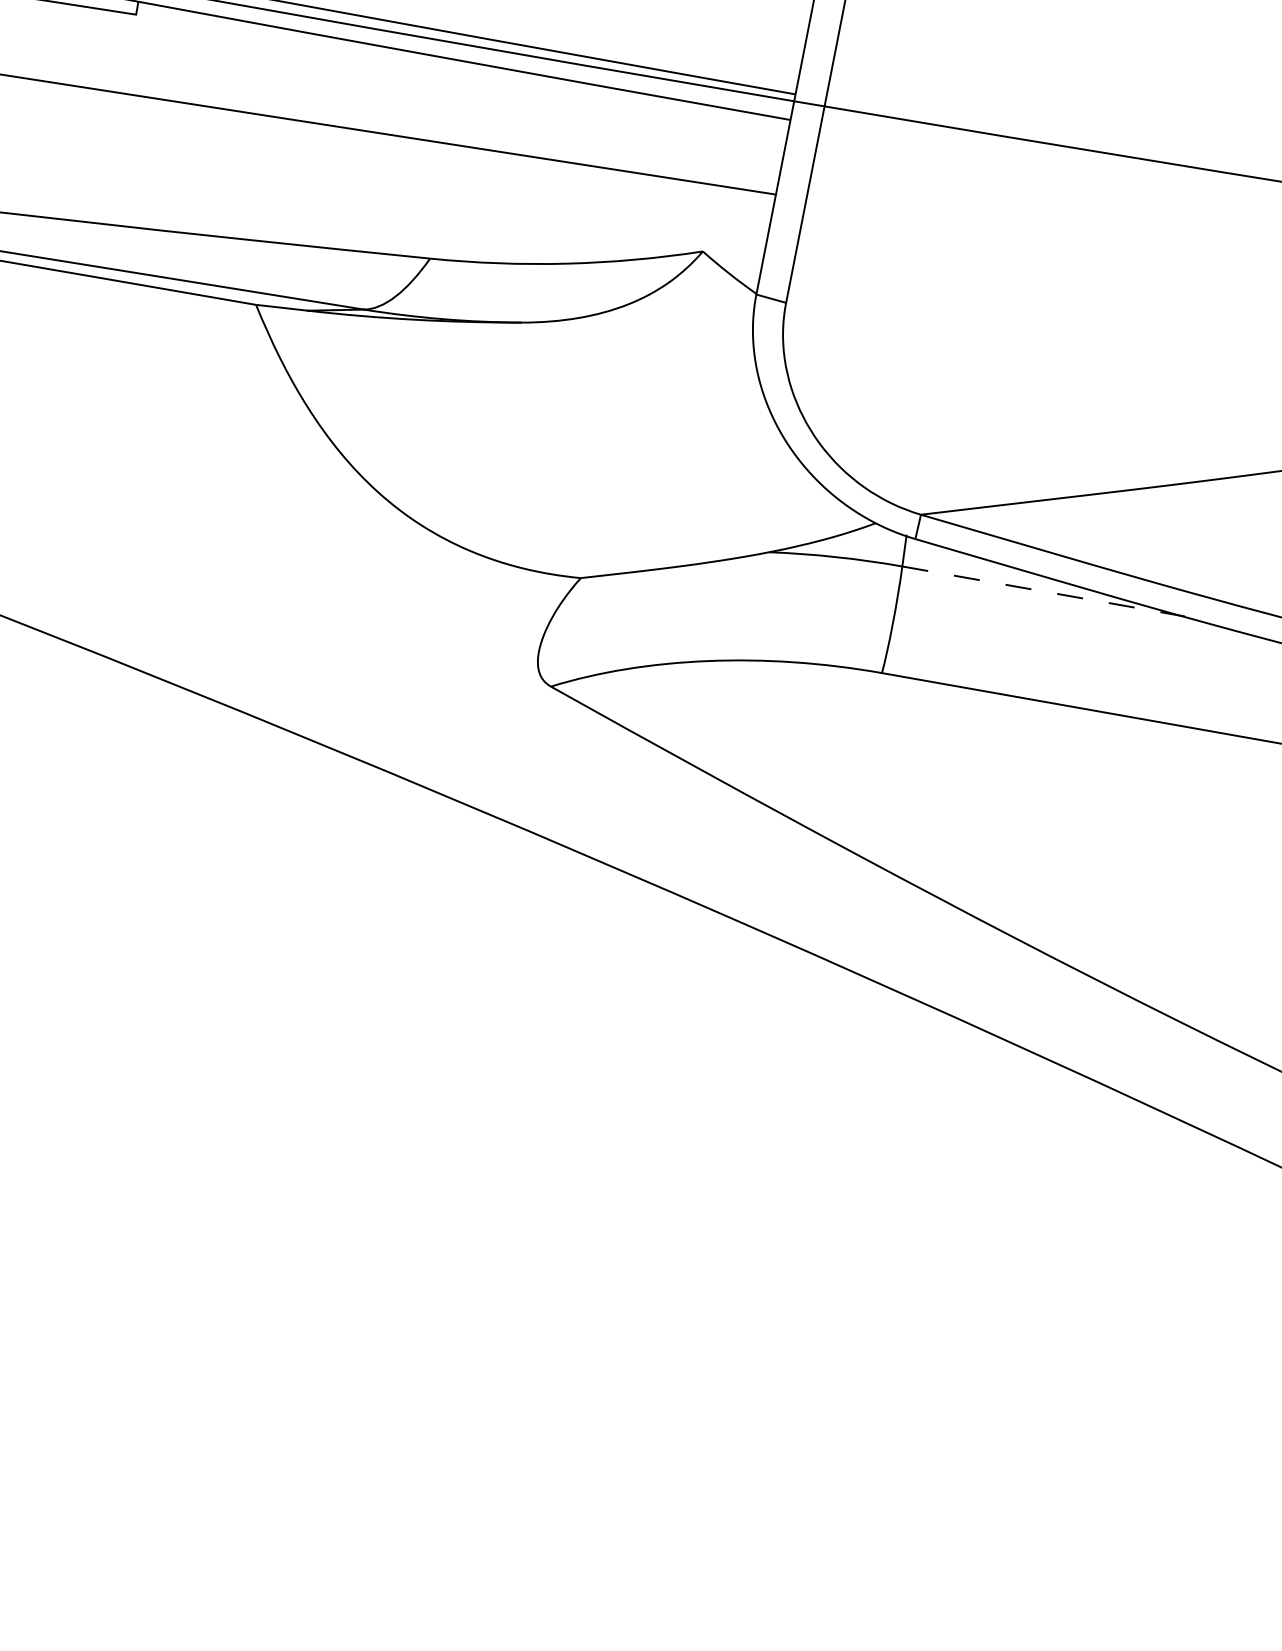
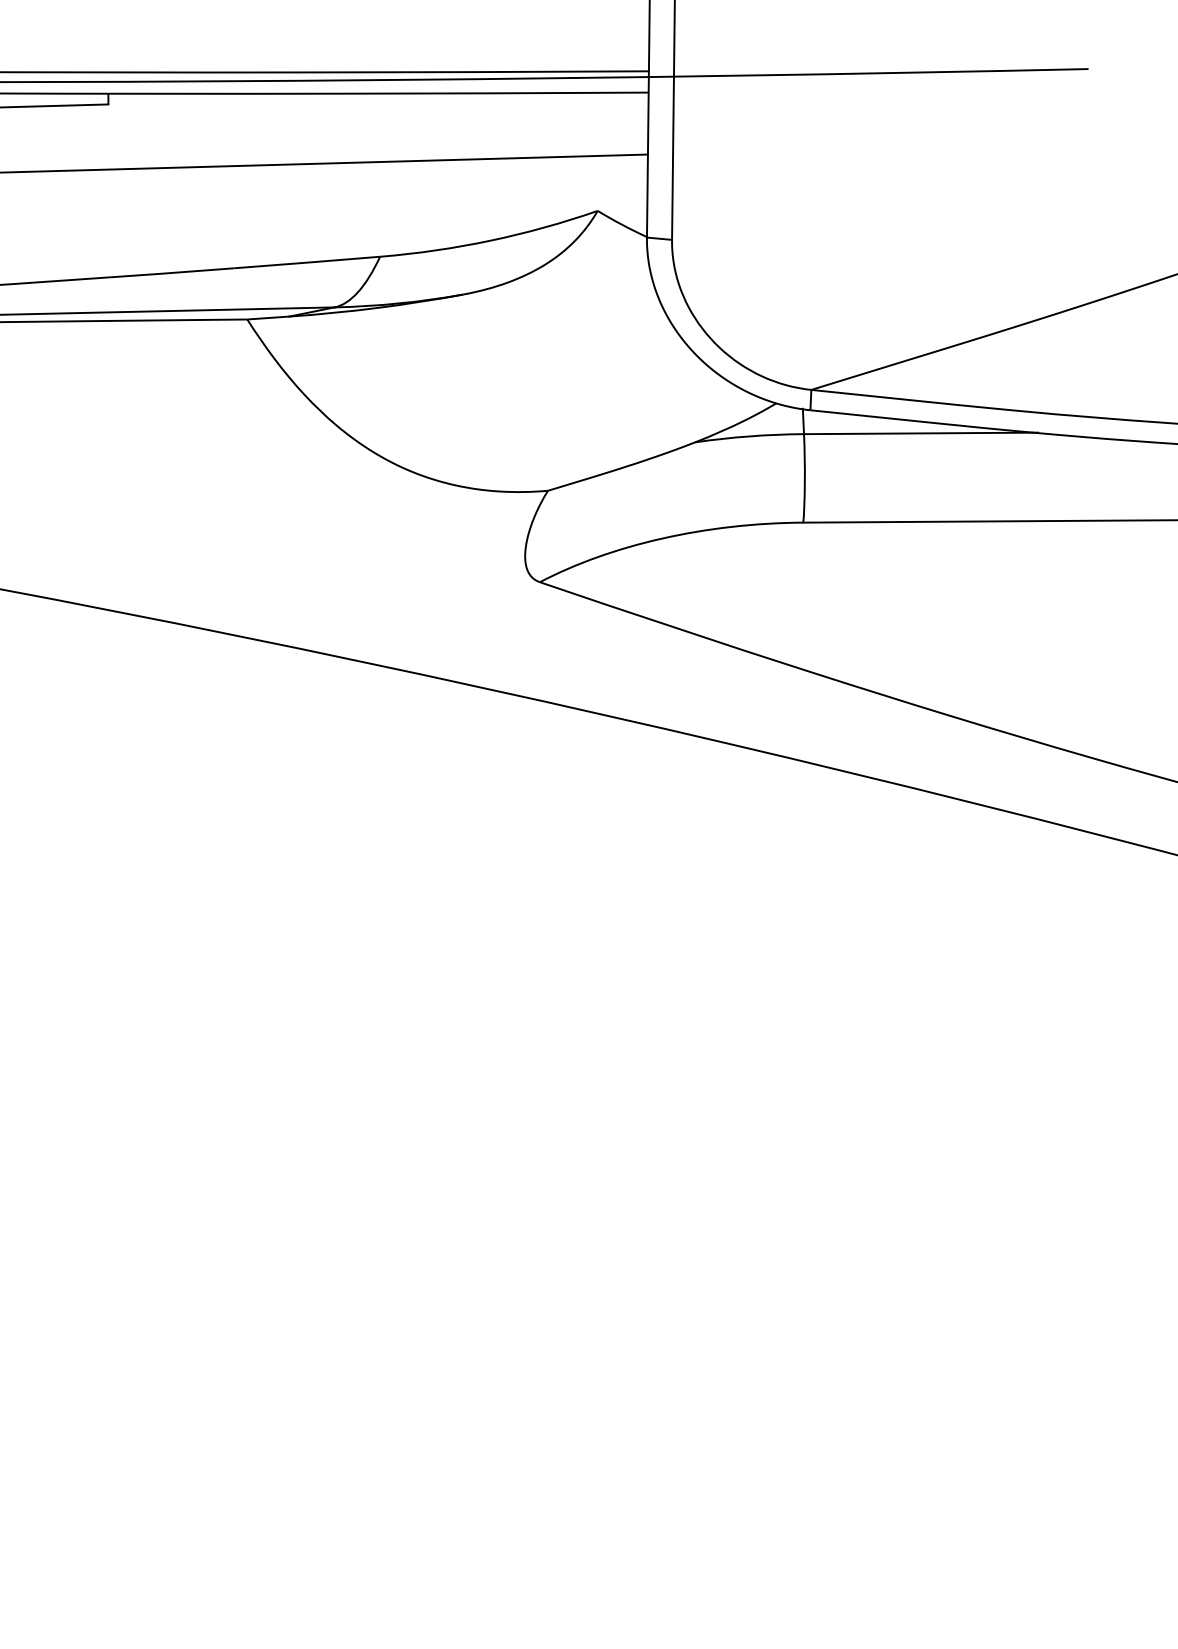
line: (1044, 591) -> (921, 433), dashed -> solid

